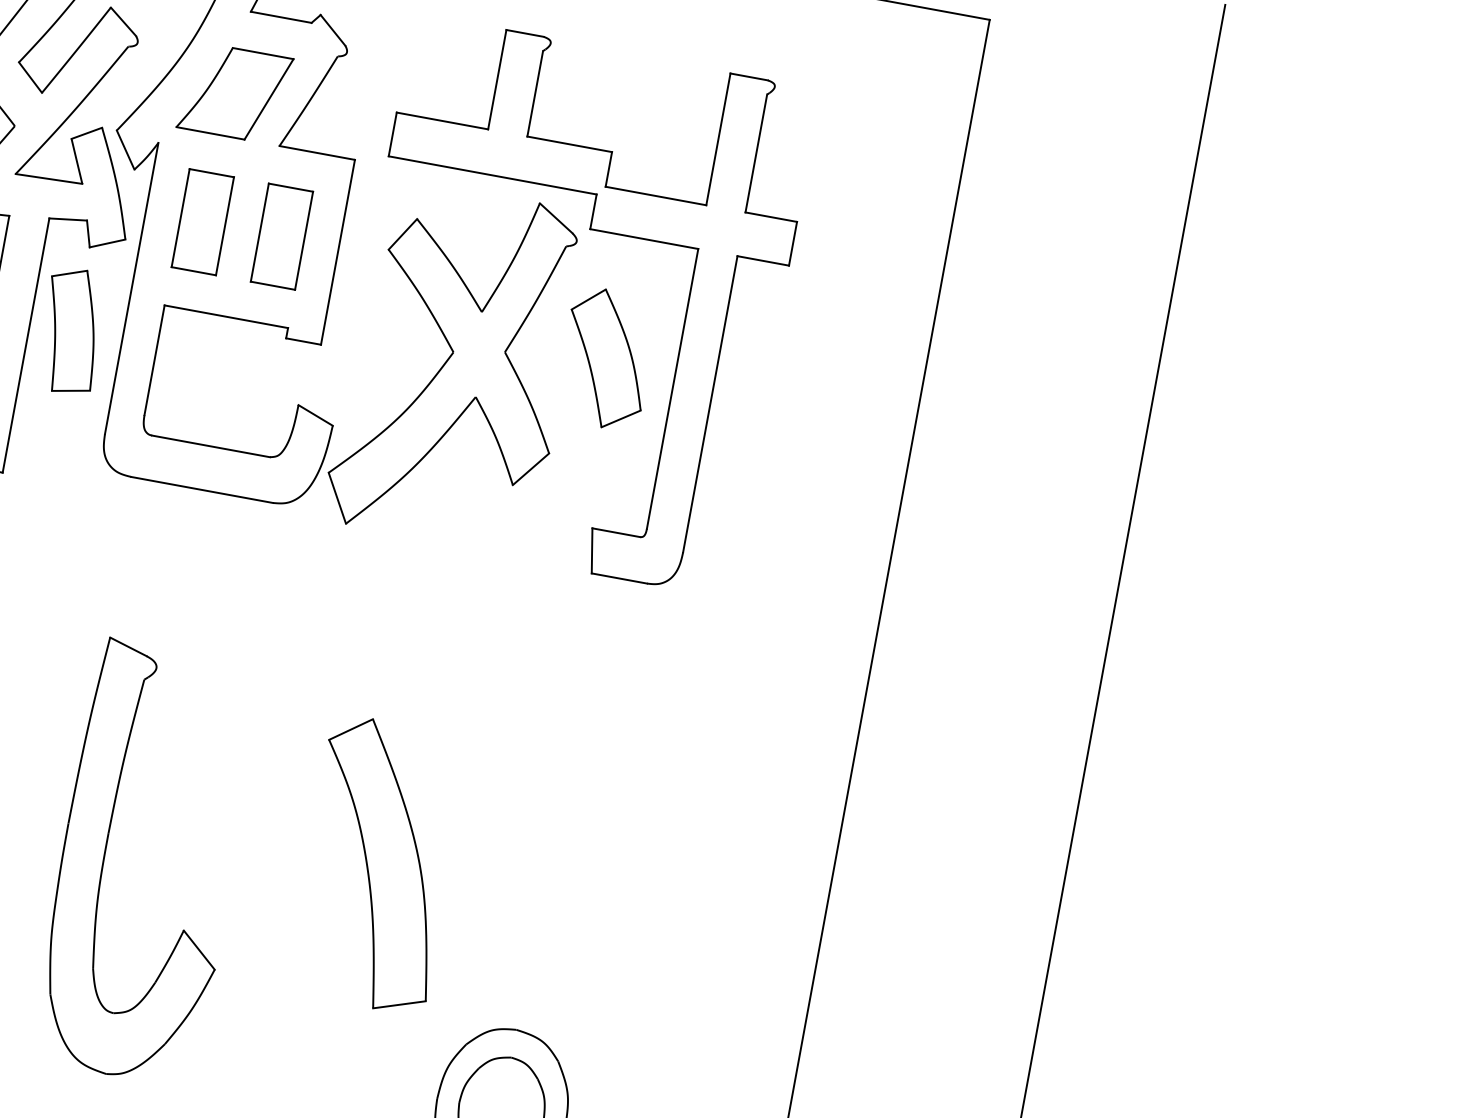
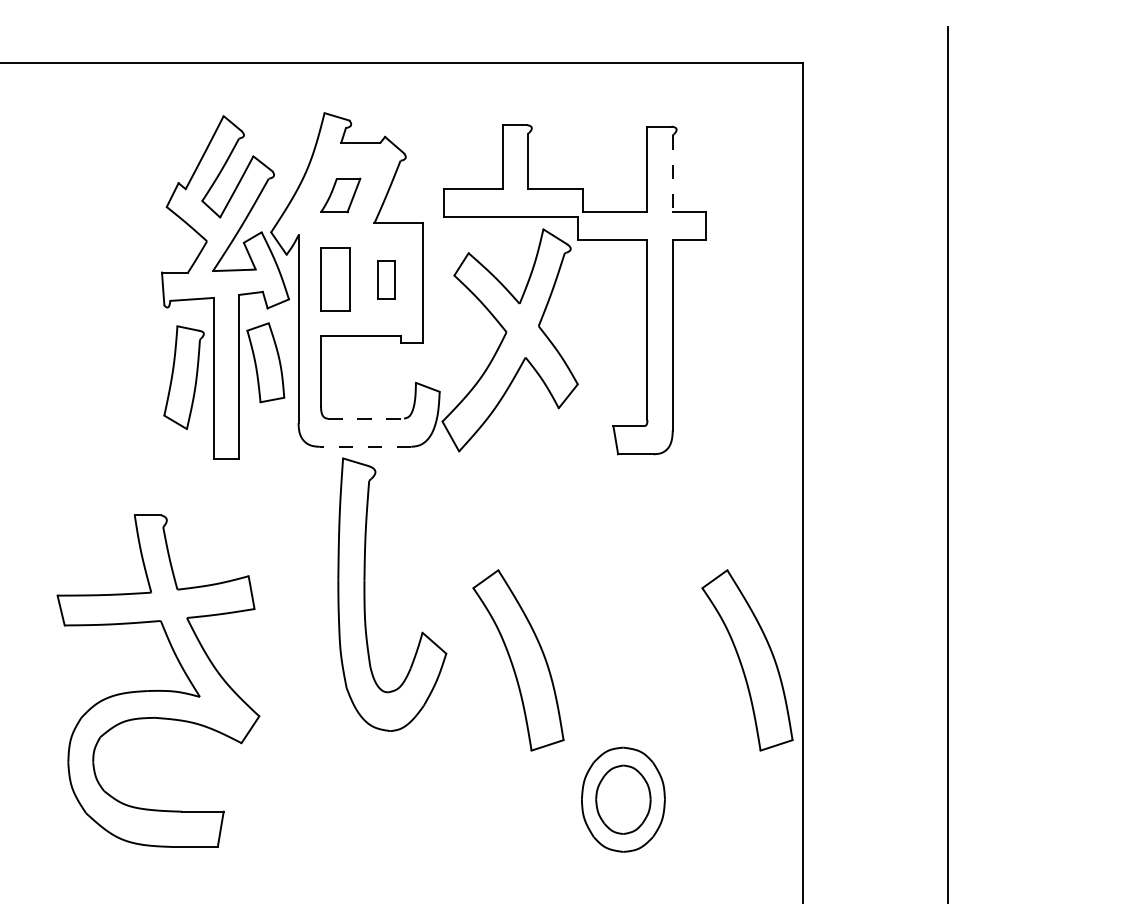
part: (234, 93) -> (340, 195), size x0.6
line: (755, 154) -> (672, 174), solid -> dashed
part: (282, 236) -> (386, 279), size x0.6
part: (606, 358) -> (602, 318), removed
line: (211, 446) -> (366, 418), solid -> dashed
line: (202, 489) -> (365, 446), solid -> dashed
part: (106, 854) -> (365, 594), moved
part: (733, 930) -> (747, 660), added

